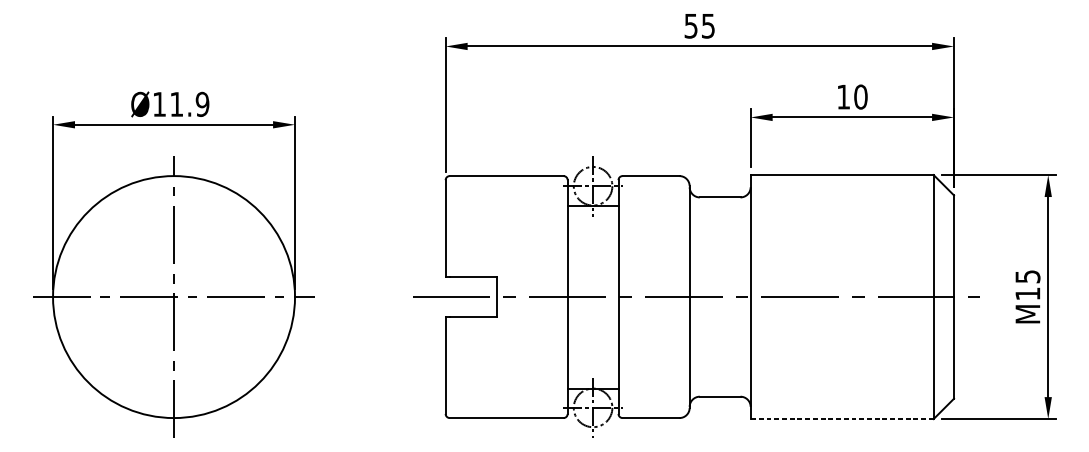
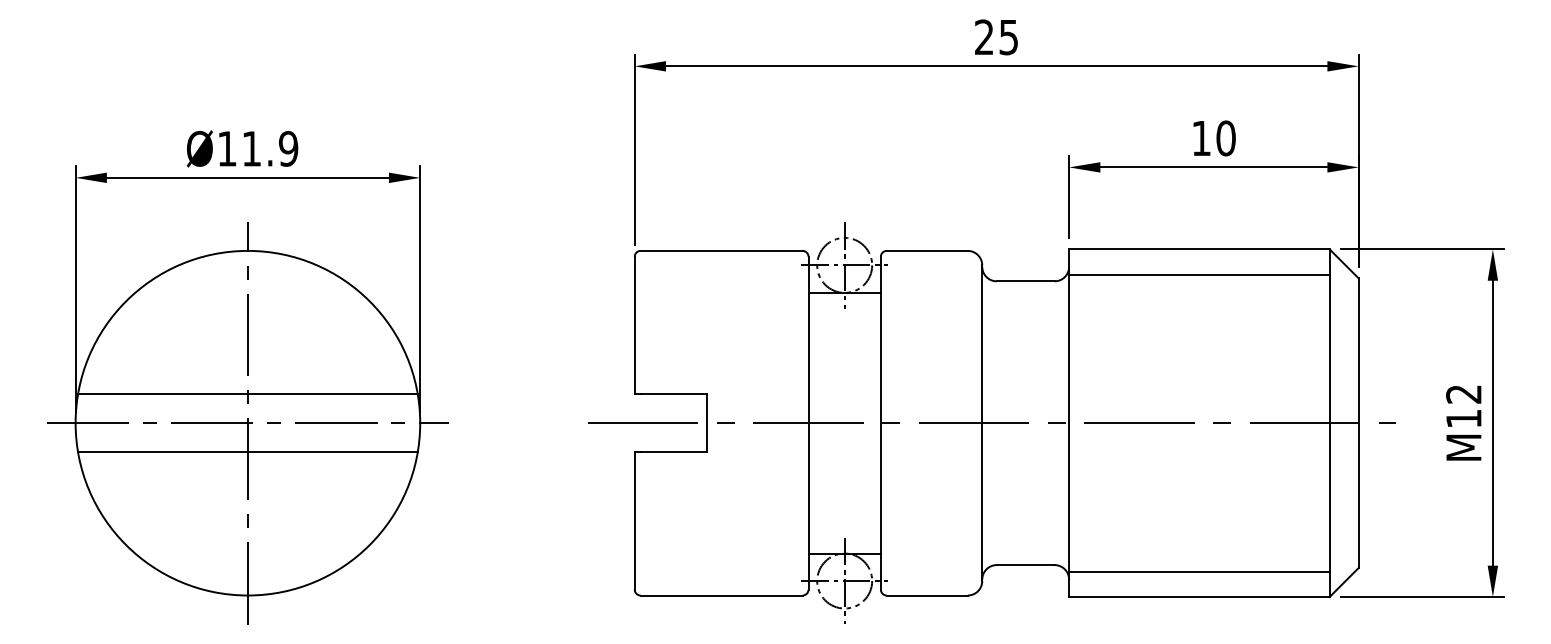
text: (691, 26) -> (984, 37), 55 -> 25
line: (842, 192) -> (1199, 274), added
line: (173, 276) -> (247, 394), added
text: (1027, 276) -> (1463, 394), M15 -> M12
line: (173, 317) -> (247, 452), added
line: (842, 401) -> (1199, 571), added
line: (841, 418) -> (1198, 596), dashed -> solid

